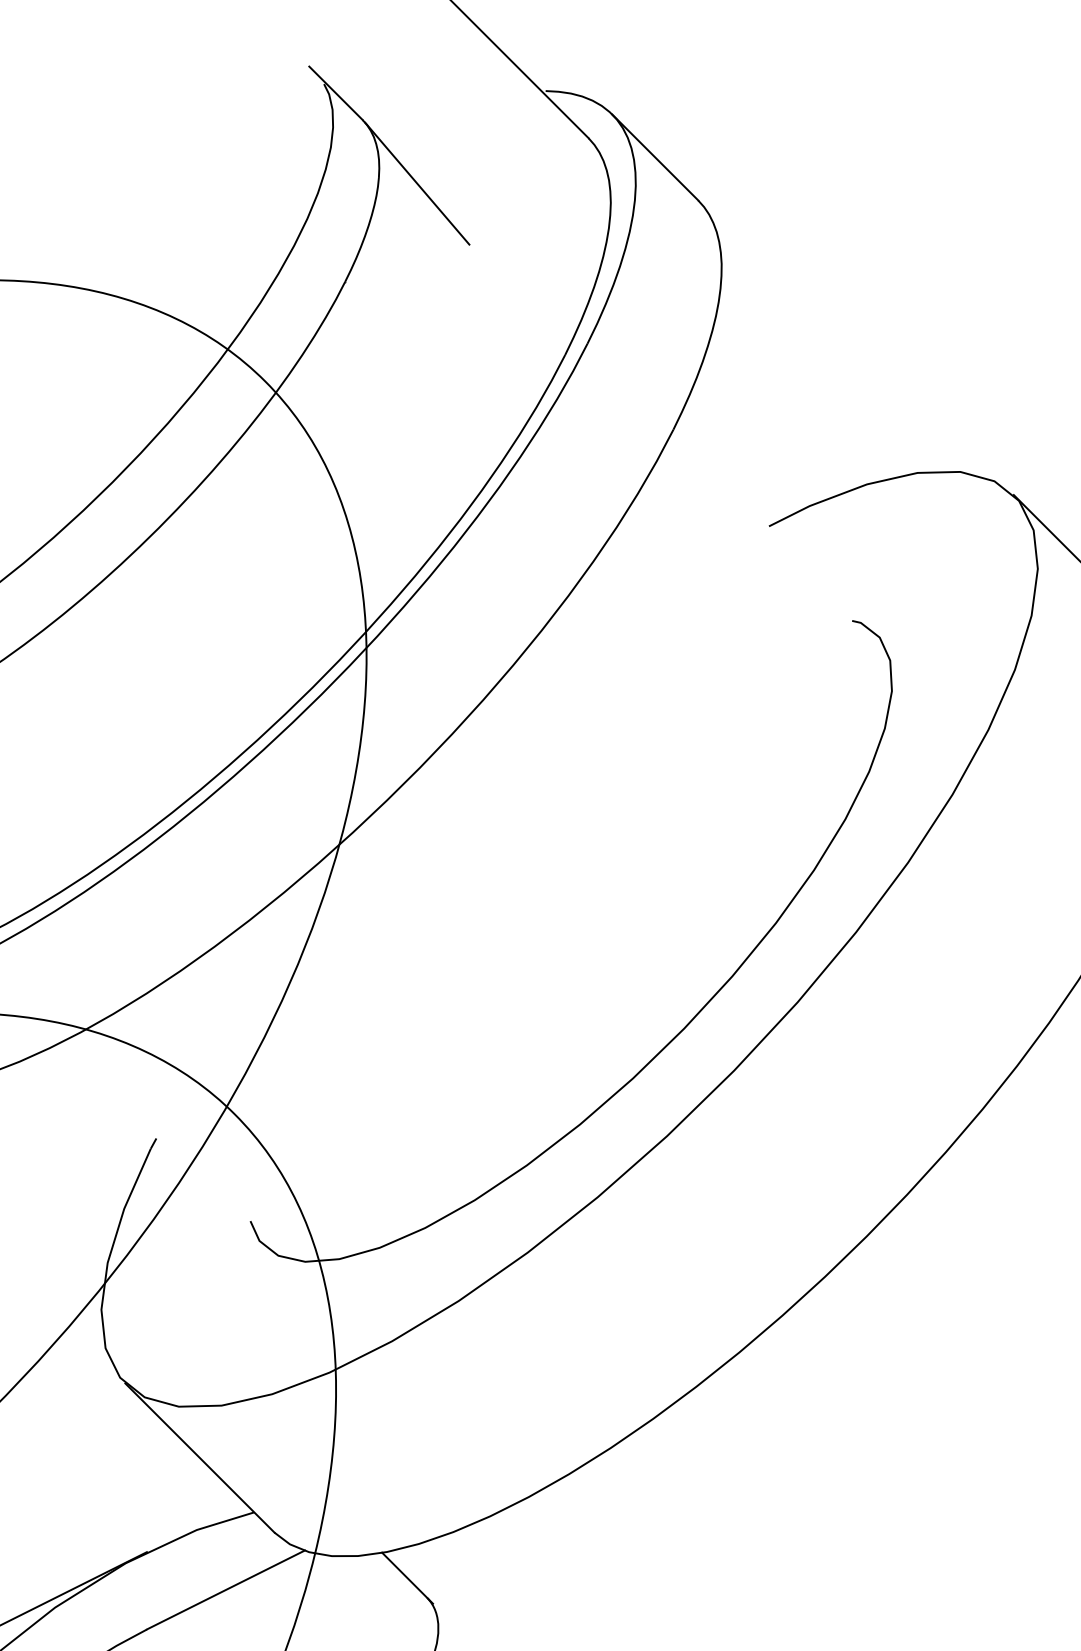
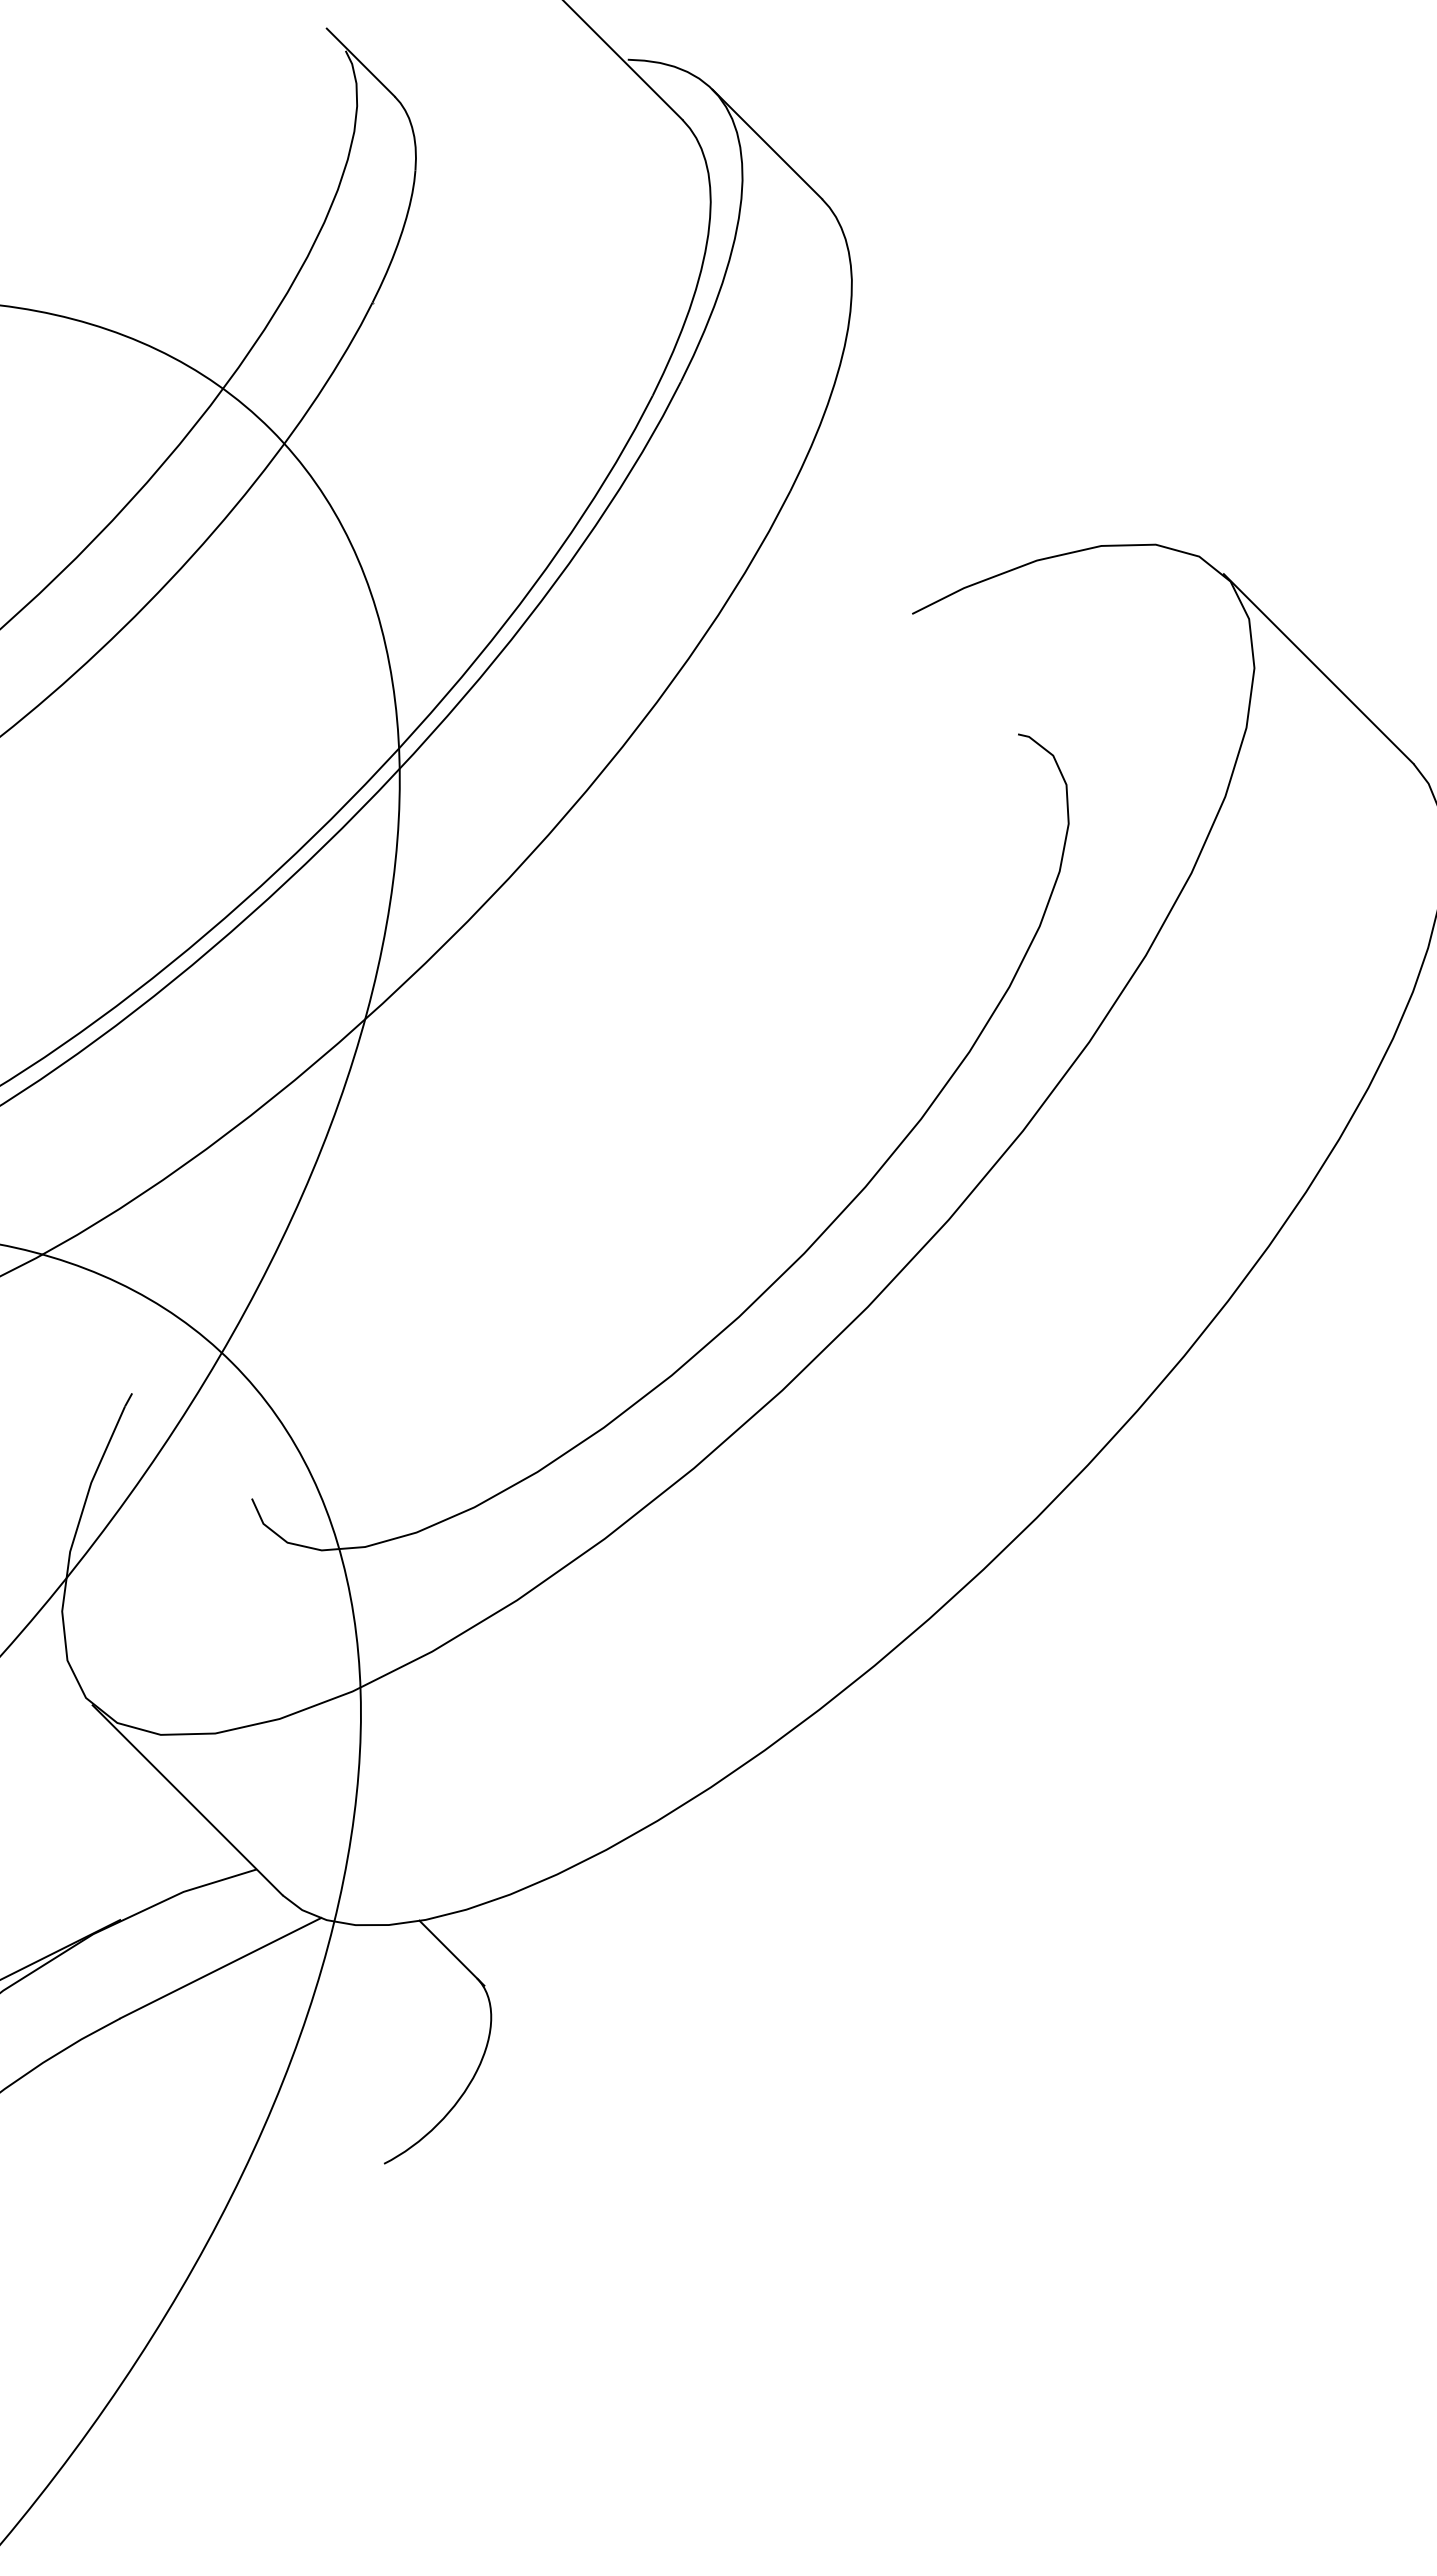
line: (417, 183) -> (464, 177), removed

